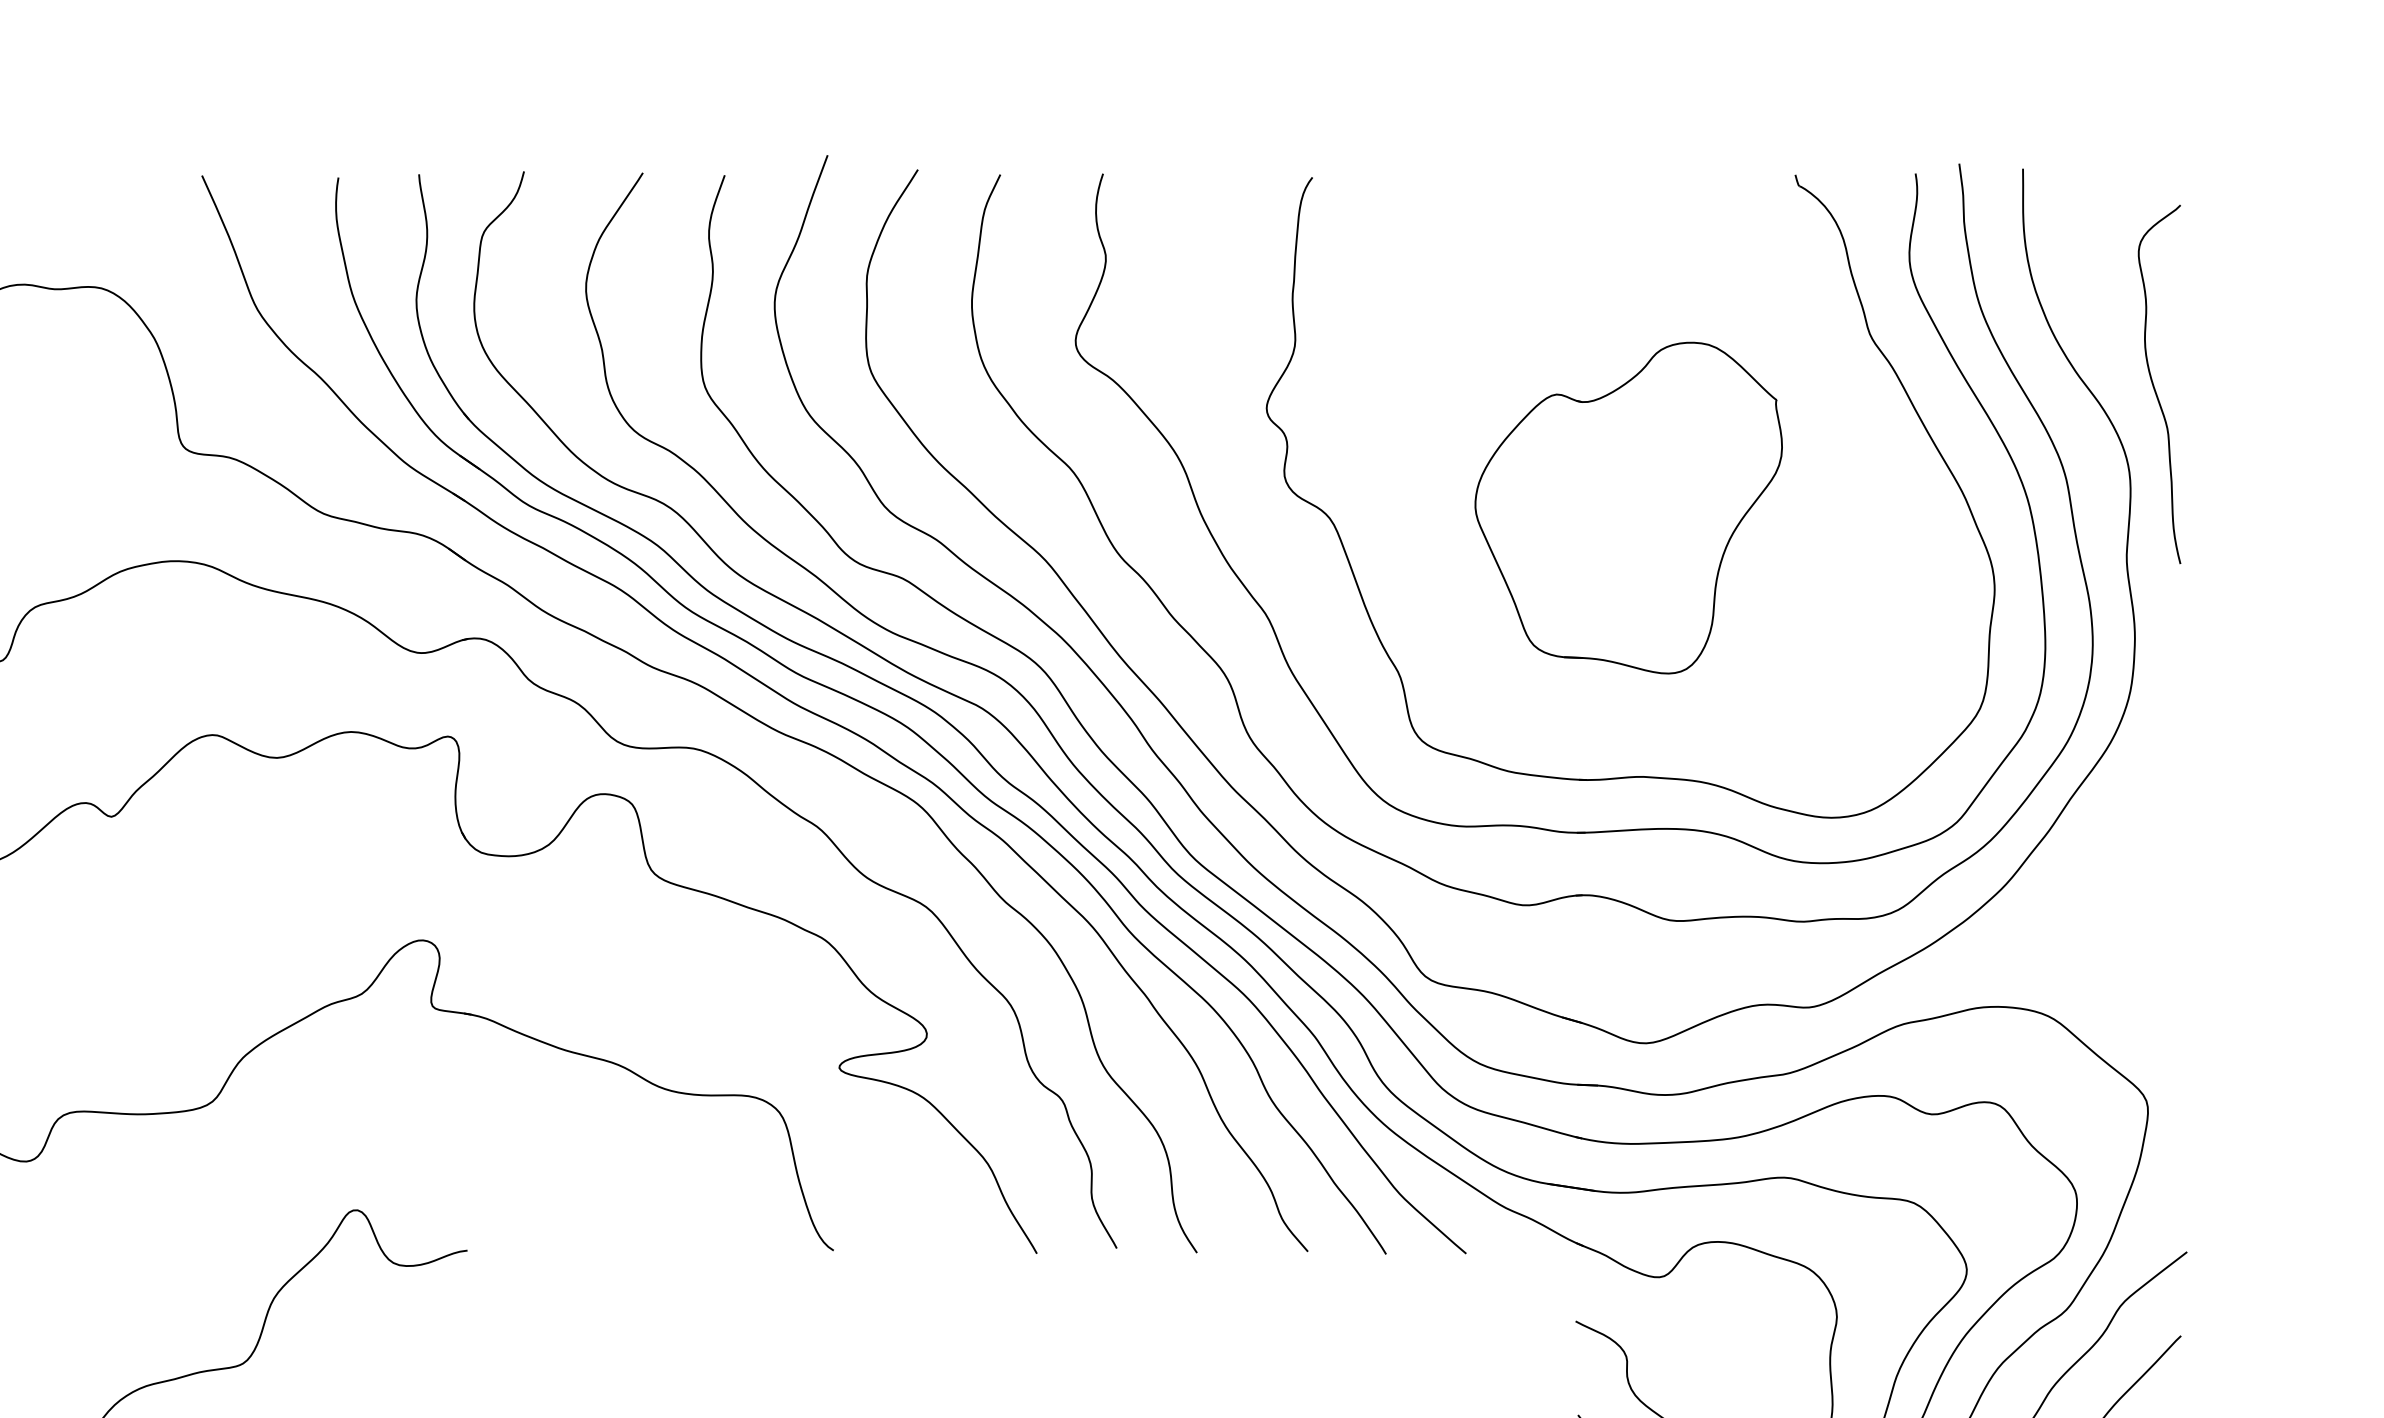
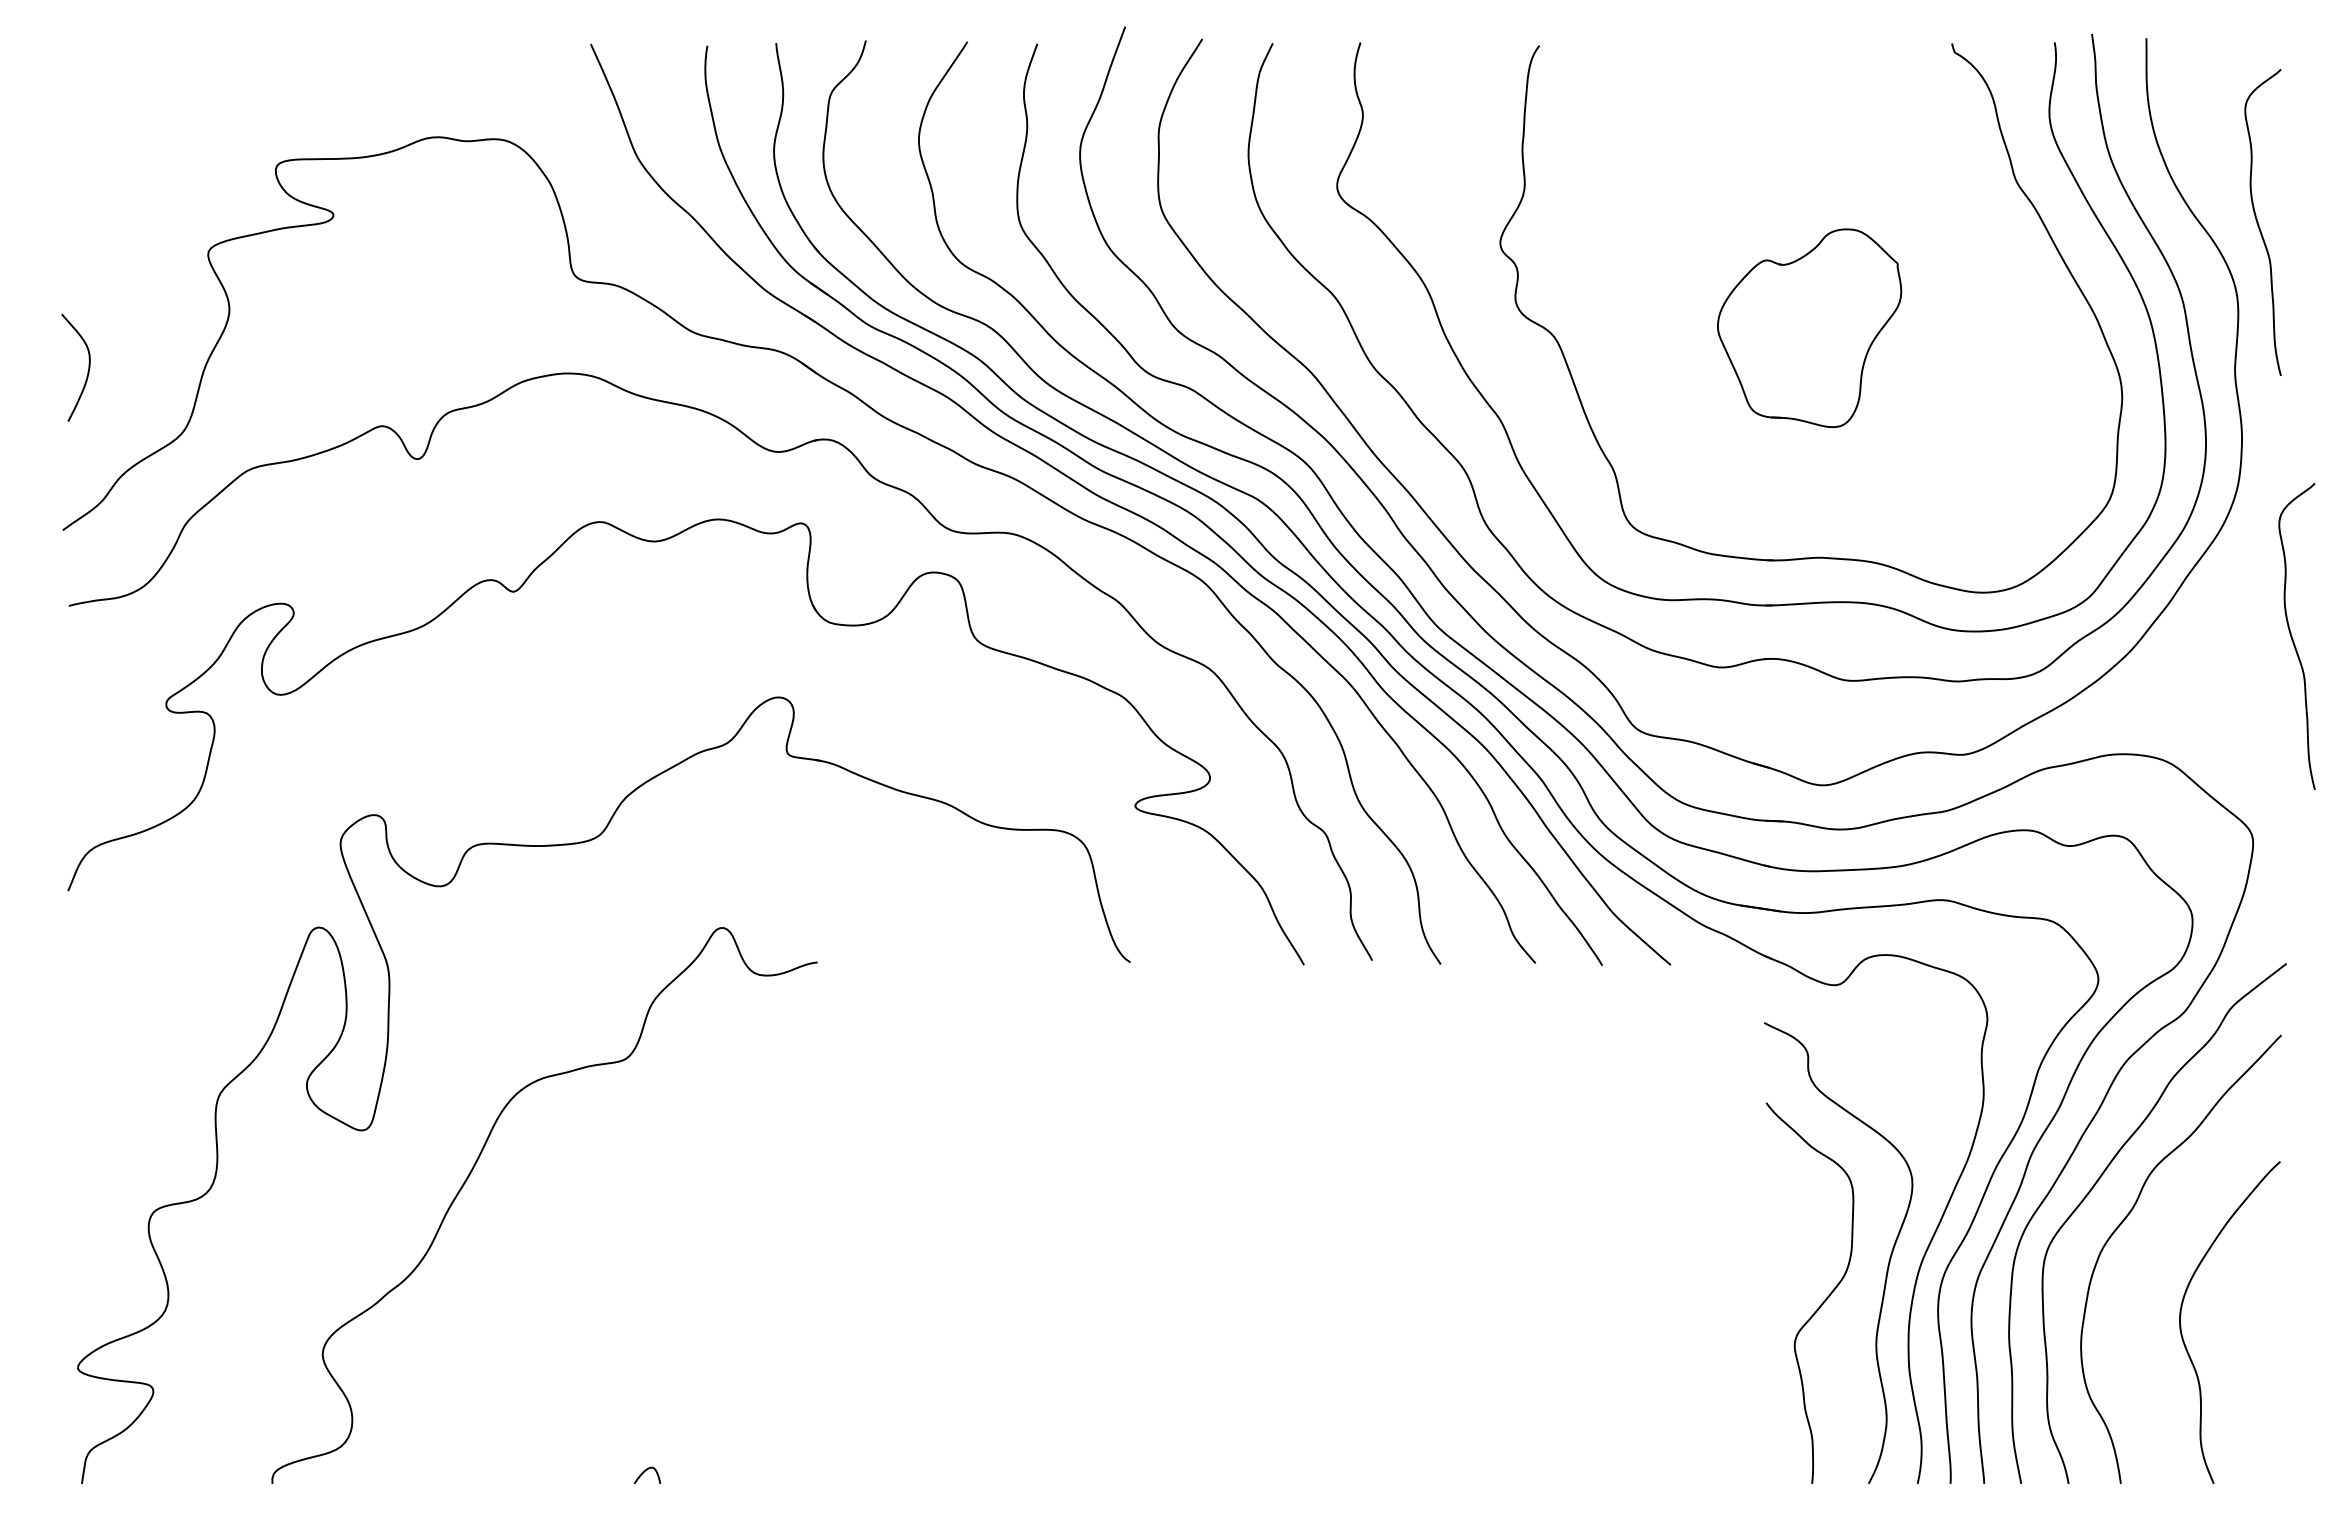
part: (1628, 508) -> (1809, 328), size x0.7
curve: (2194, 869) -> (2292, 636), added

